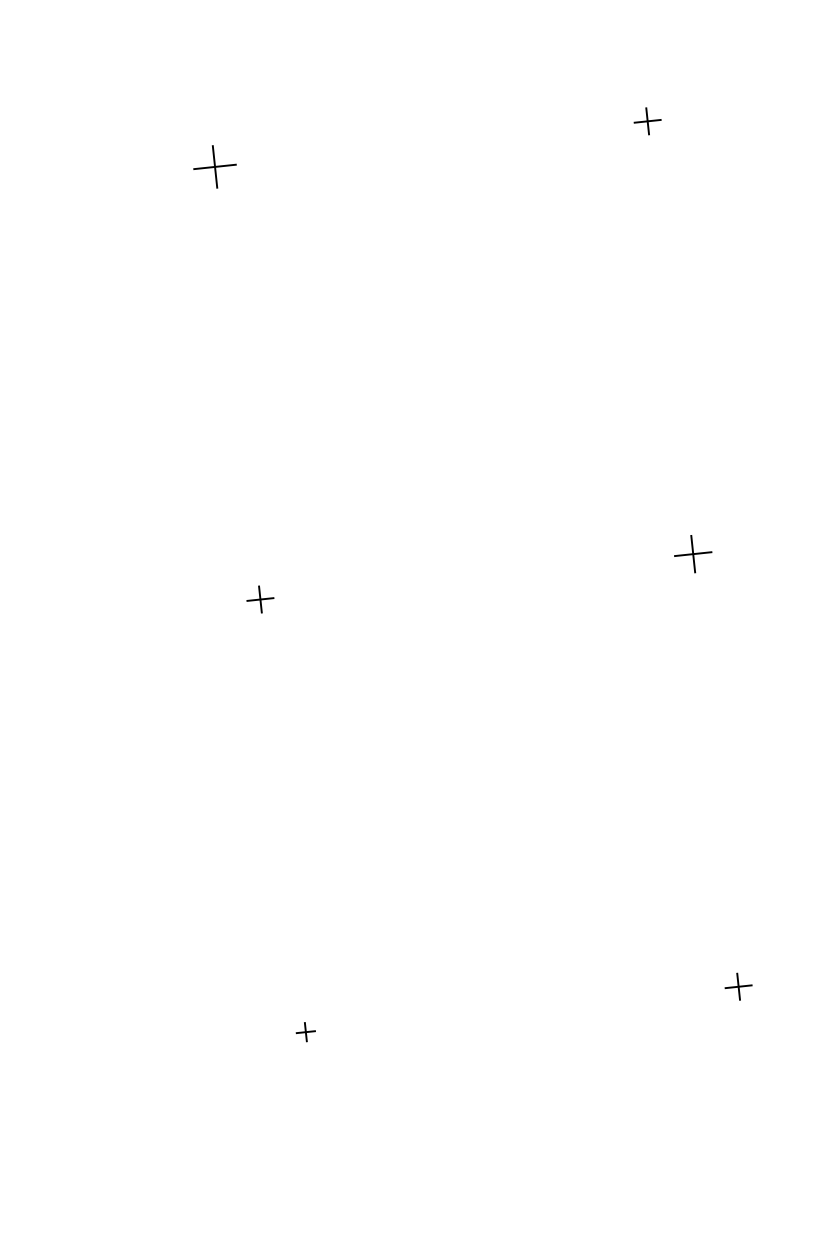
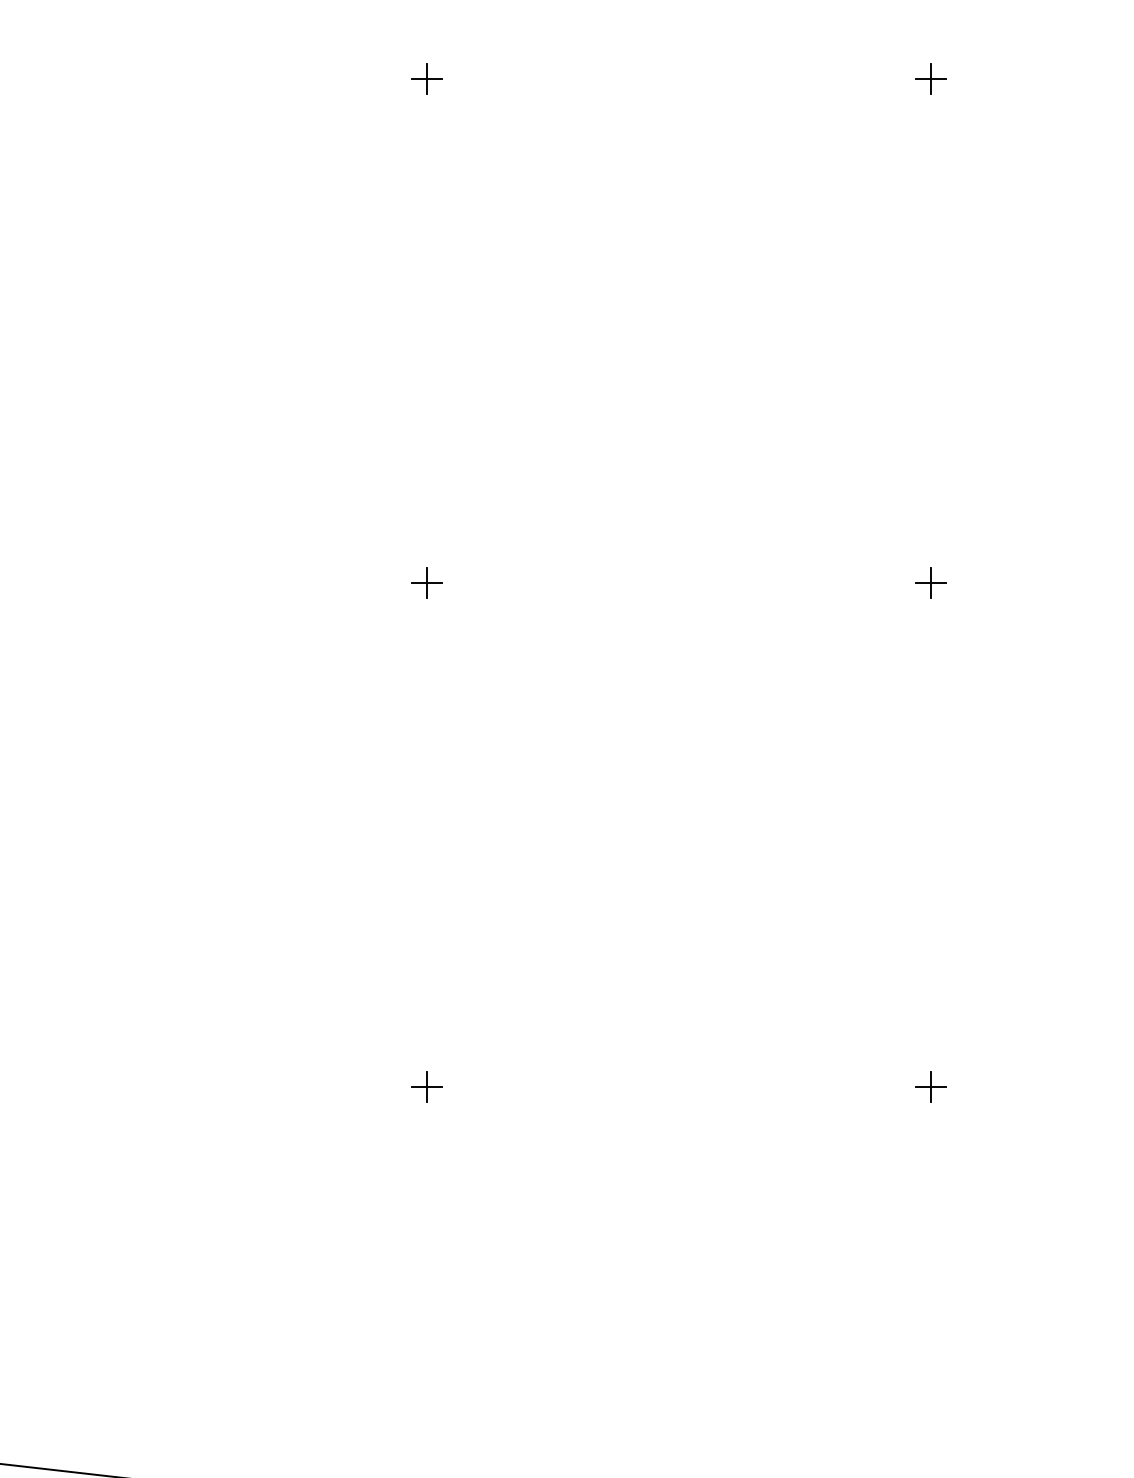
part: (214, 166) -> (426, 78), size x0.62
part: (692, 553) -> (930, 582), size x0.71
part: (305, 1031) -> (426, 1086), size x1.43

